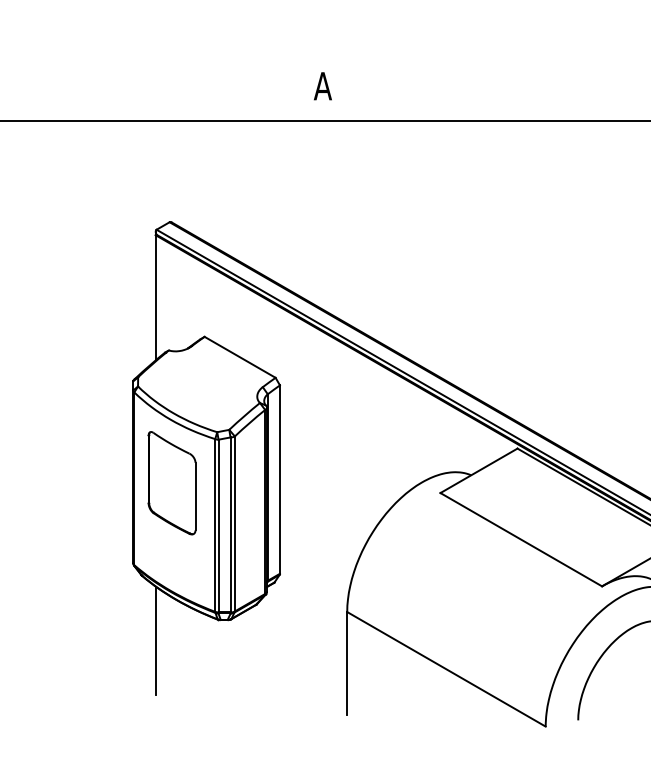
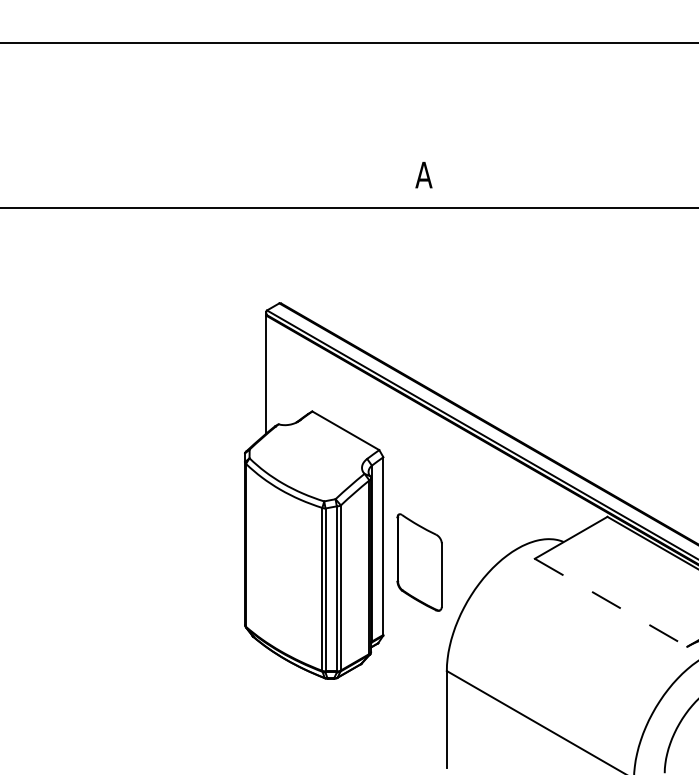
part: (171, 483) -> (419, 562), moved
line: (521, 540) -> (611, 603), solid -> dashed
line: (156, 640) -> (266, 697), removed

